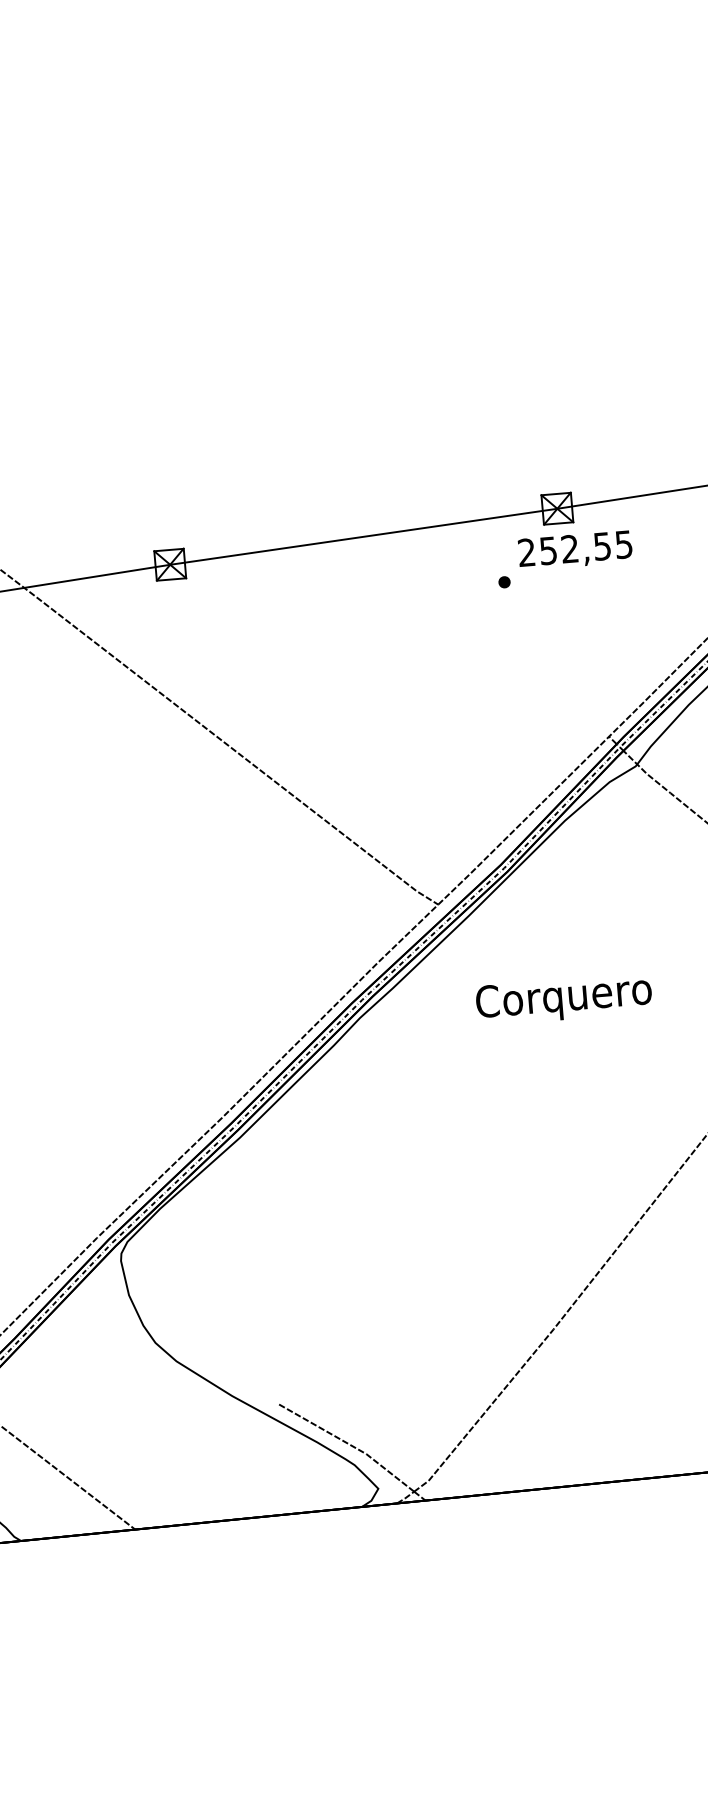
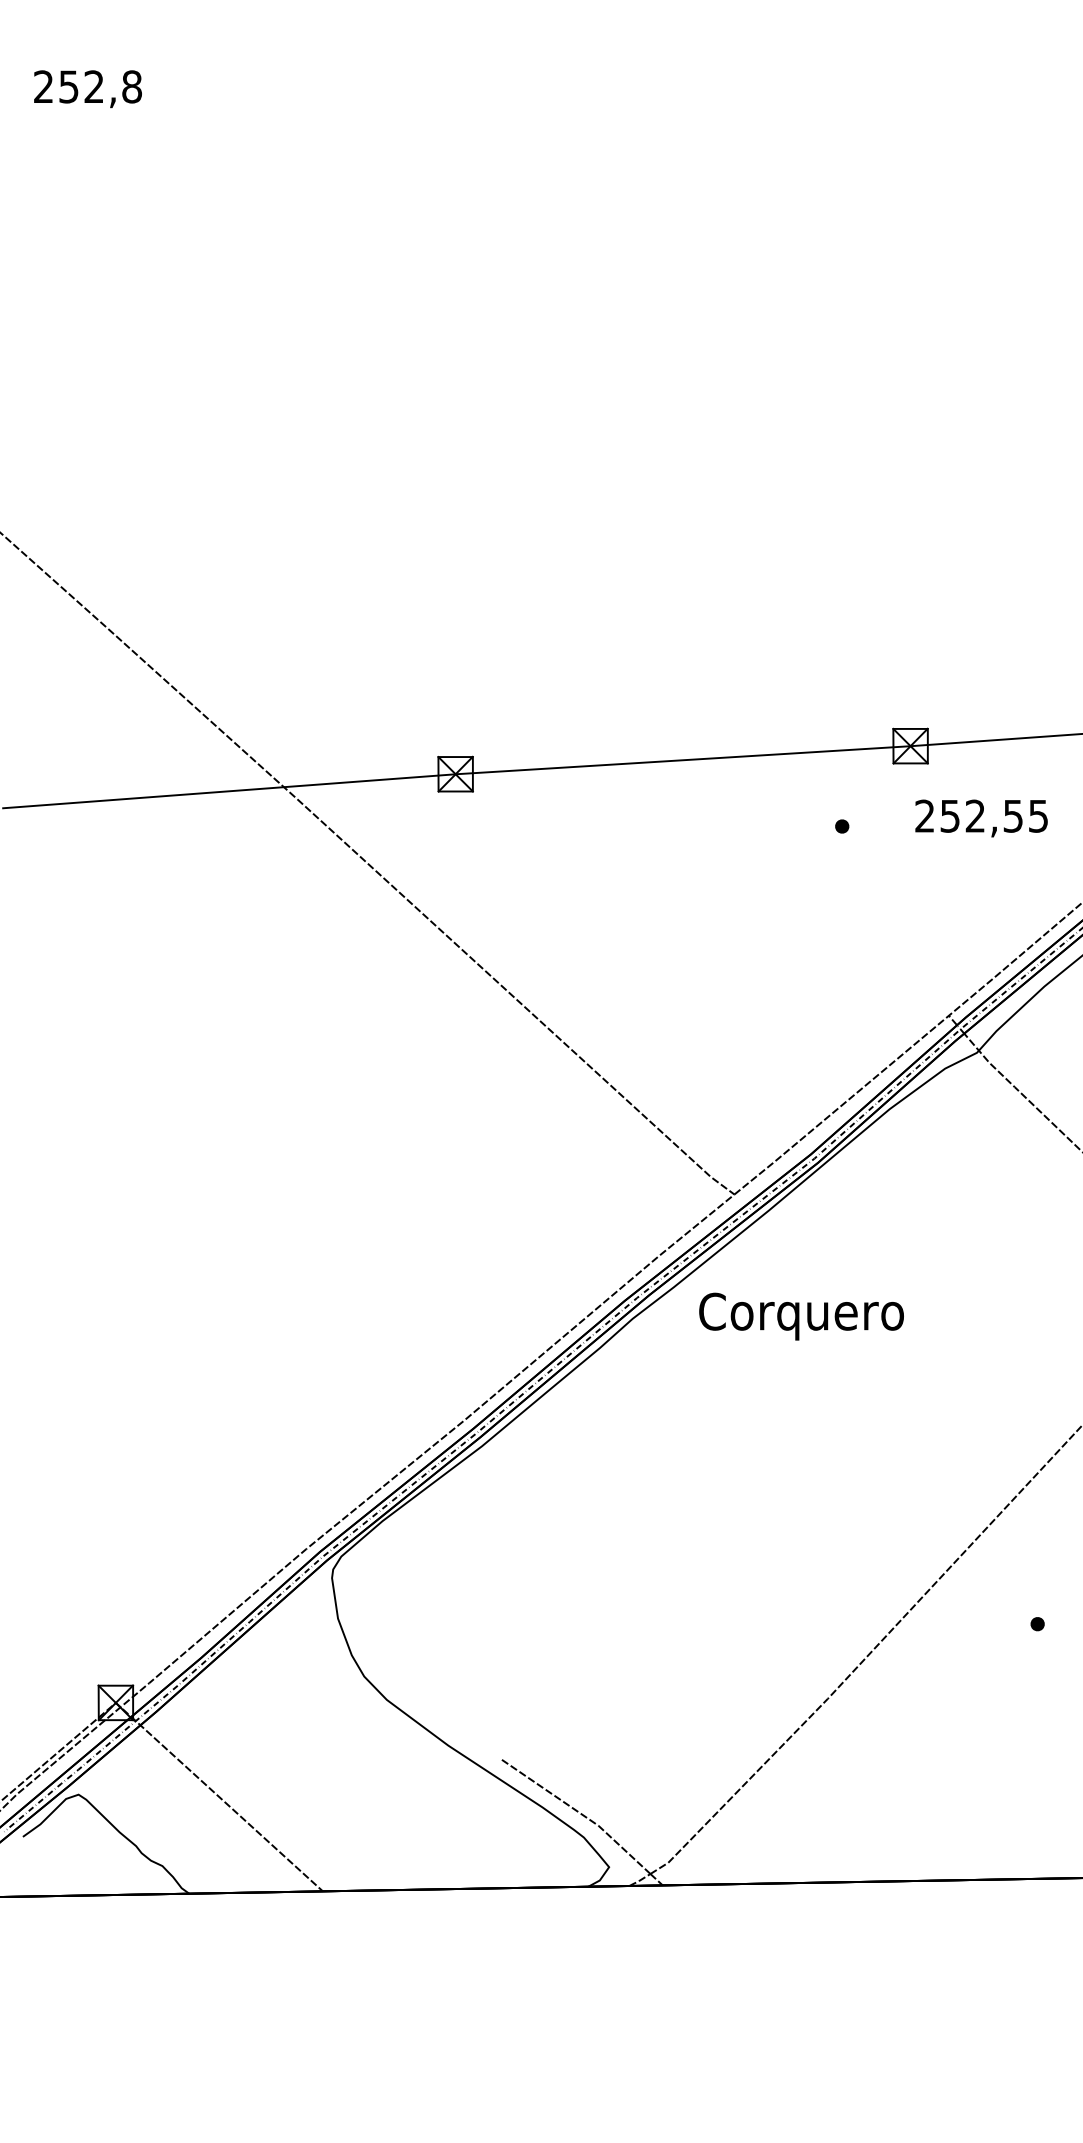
text: (575, 550) -> (981, 818), moved
text: (564, 999) -> (801, 1316), moved

